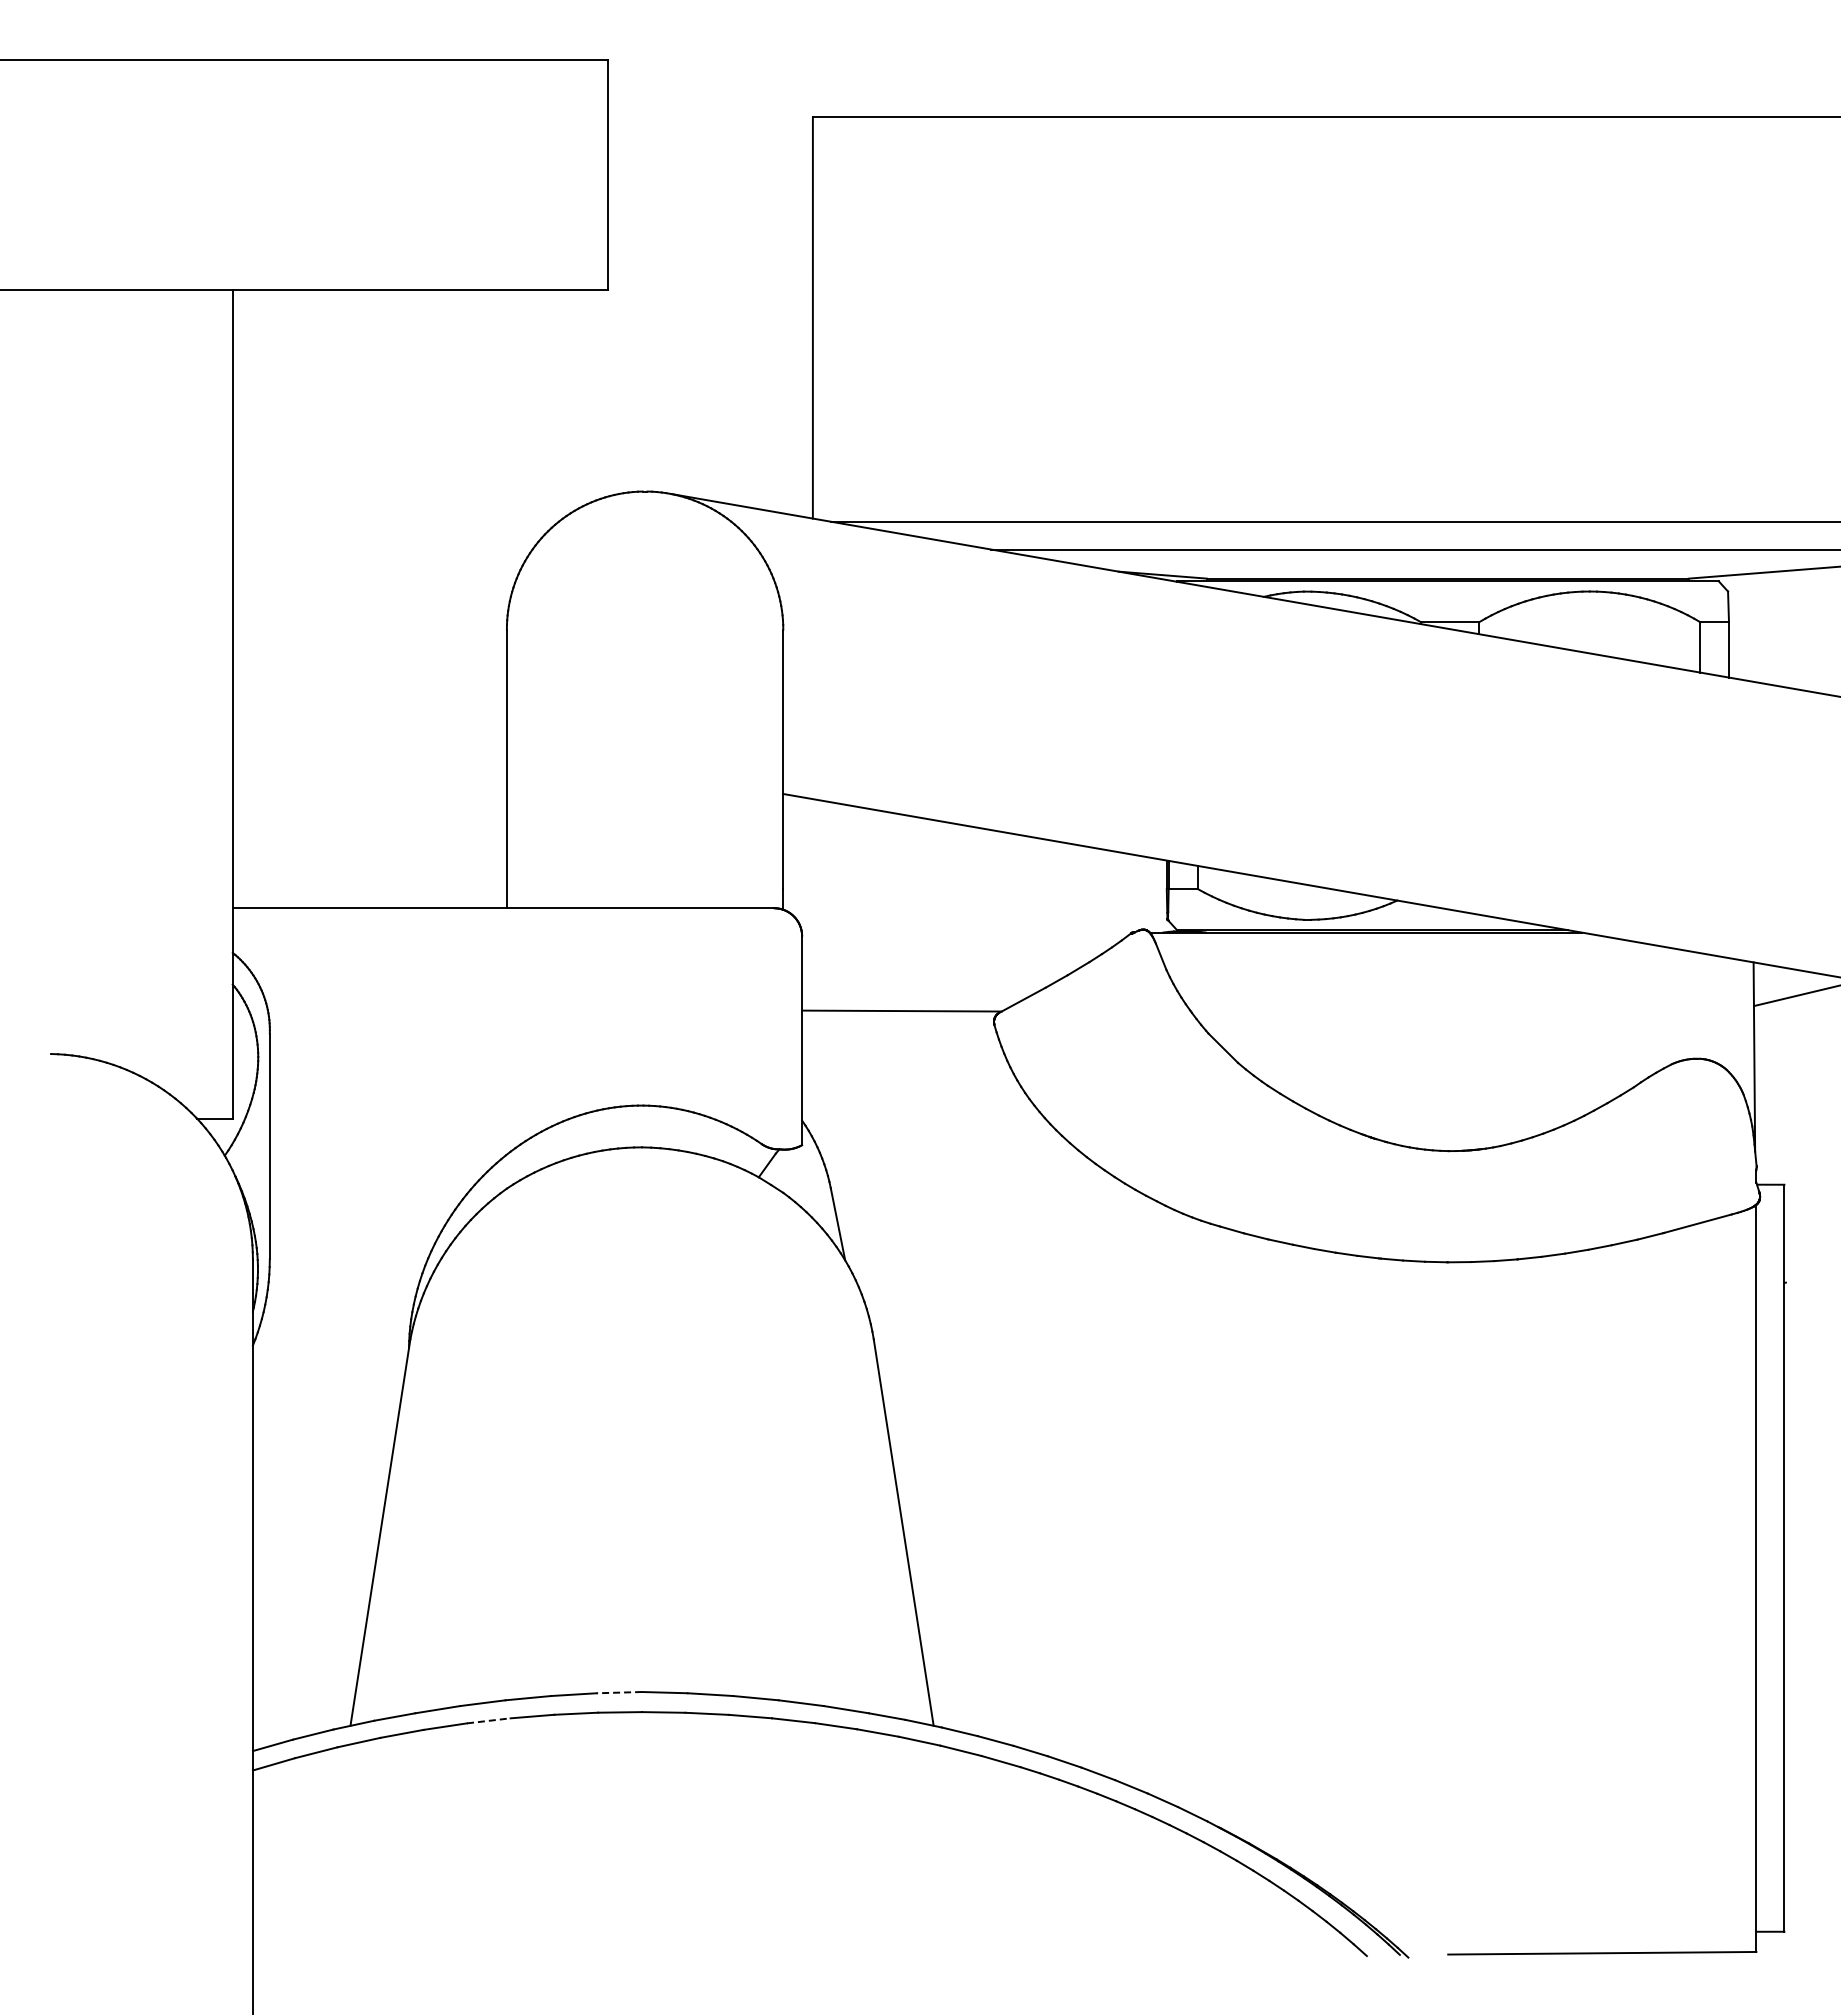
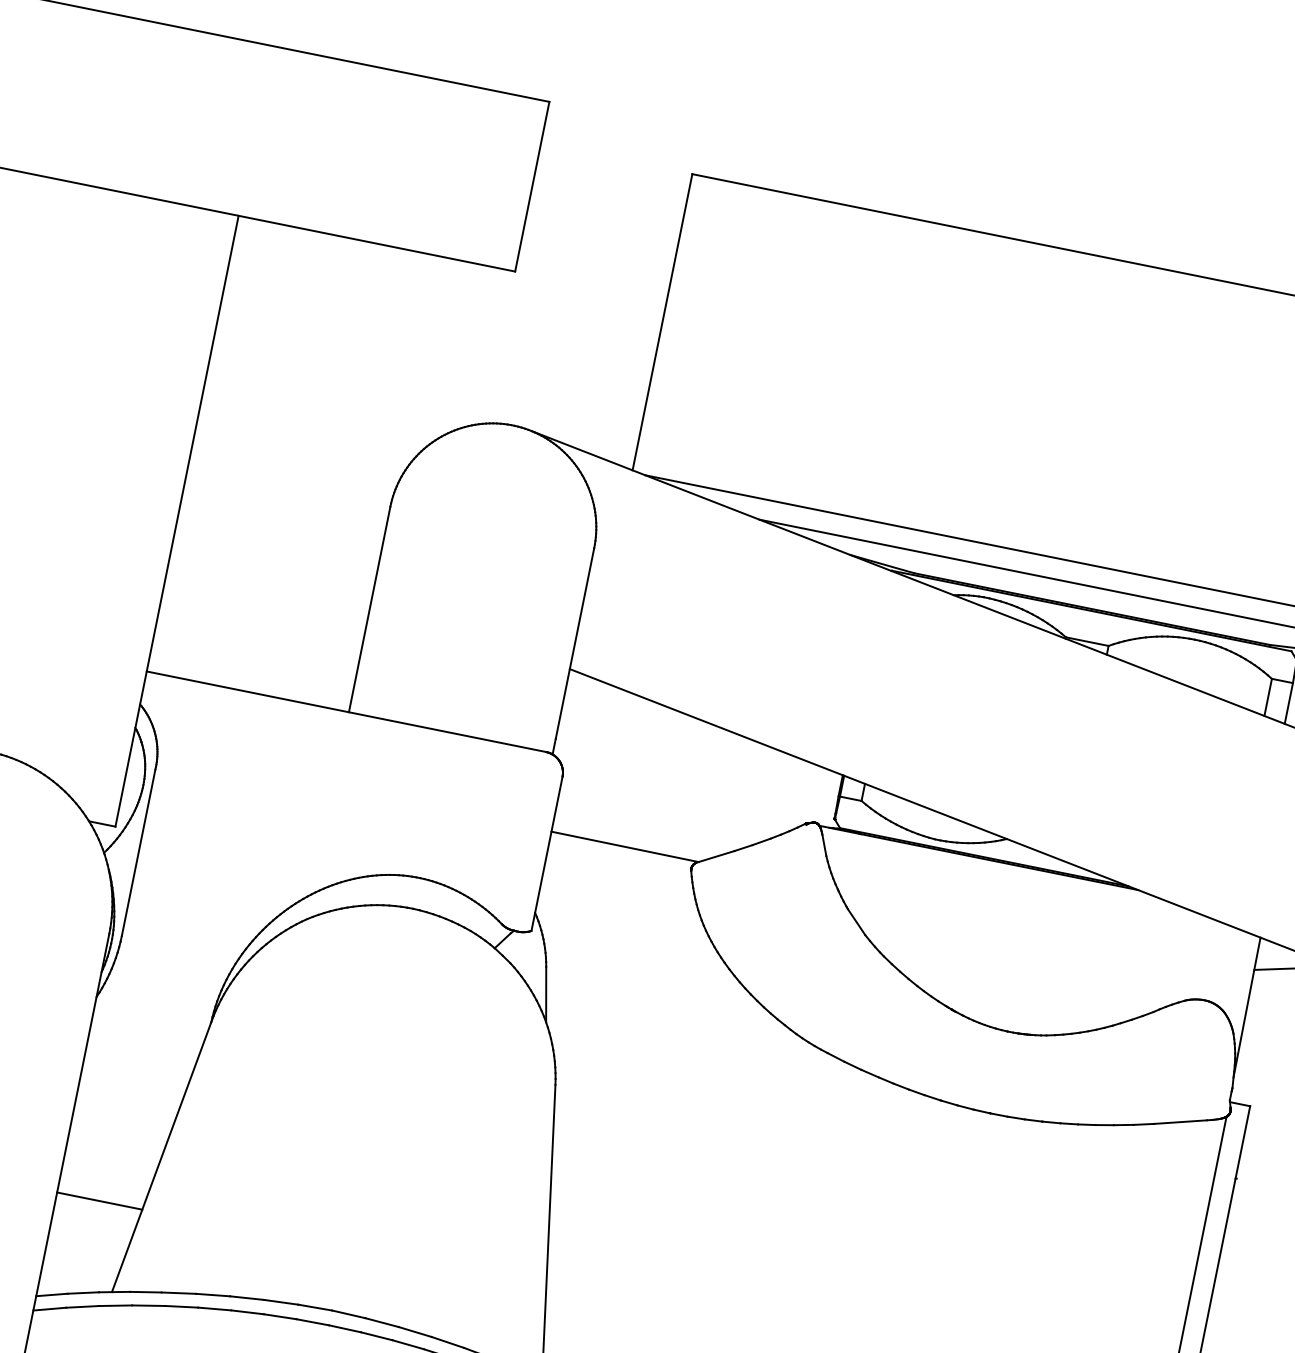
line: (310, 1610) -> (99, 1201), added
line: (619, 1692) -> (315, 1307), dashed -> solid
line: (488, 1720) -> (214, 1308), dashed -> solid

